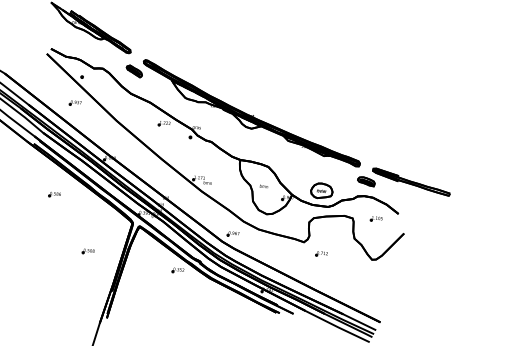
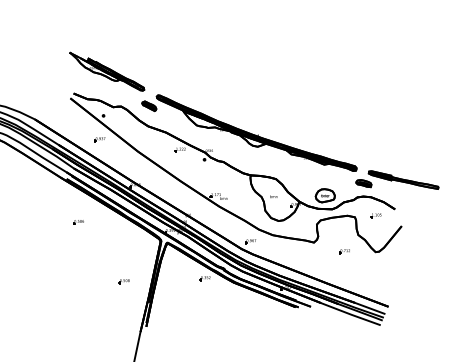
part: (54, 195) -> (78, 222), moved
part: (87, 251) -> (123, 281), moved
part: (321, 254) -> (344, 251), moved

